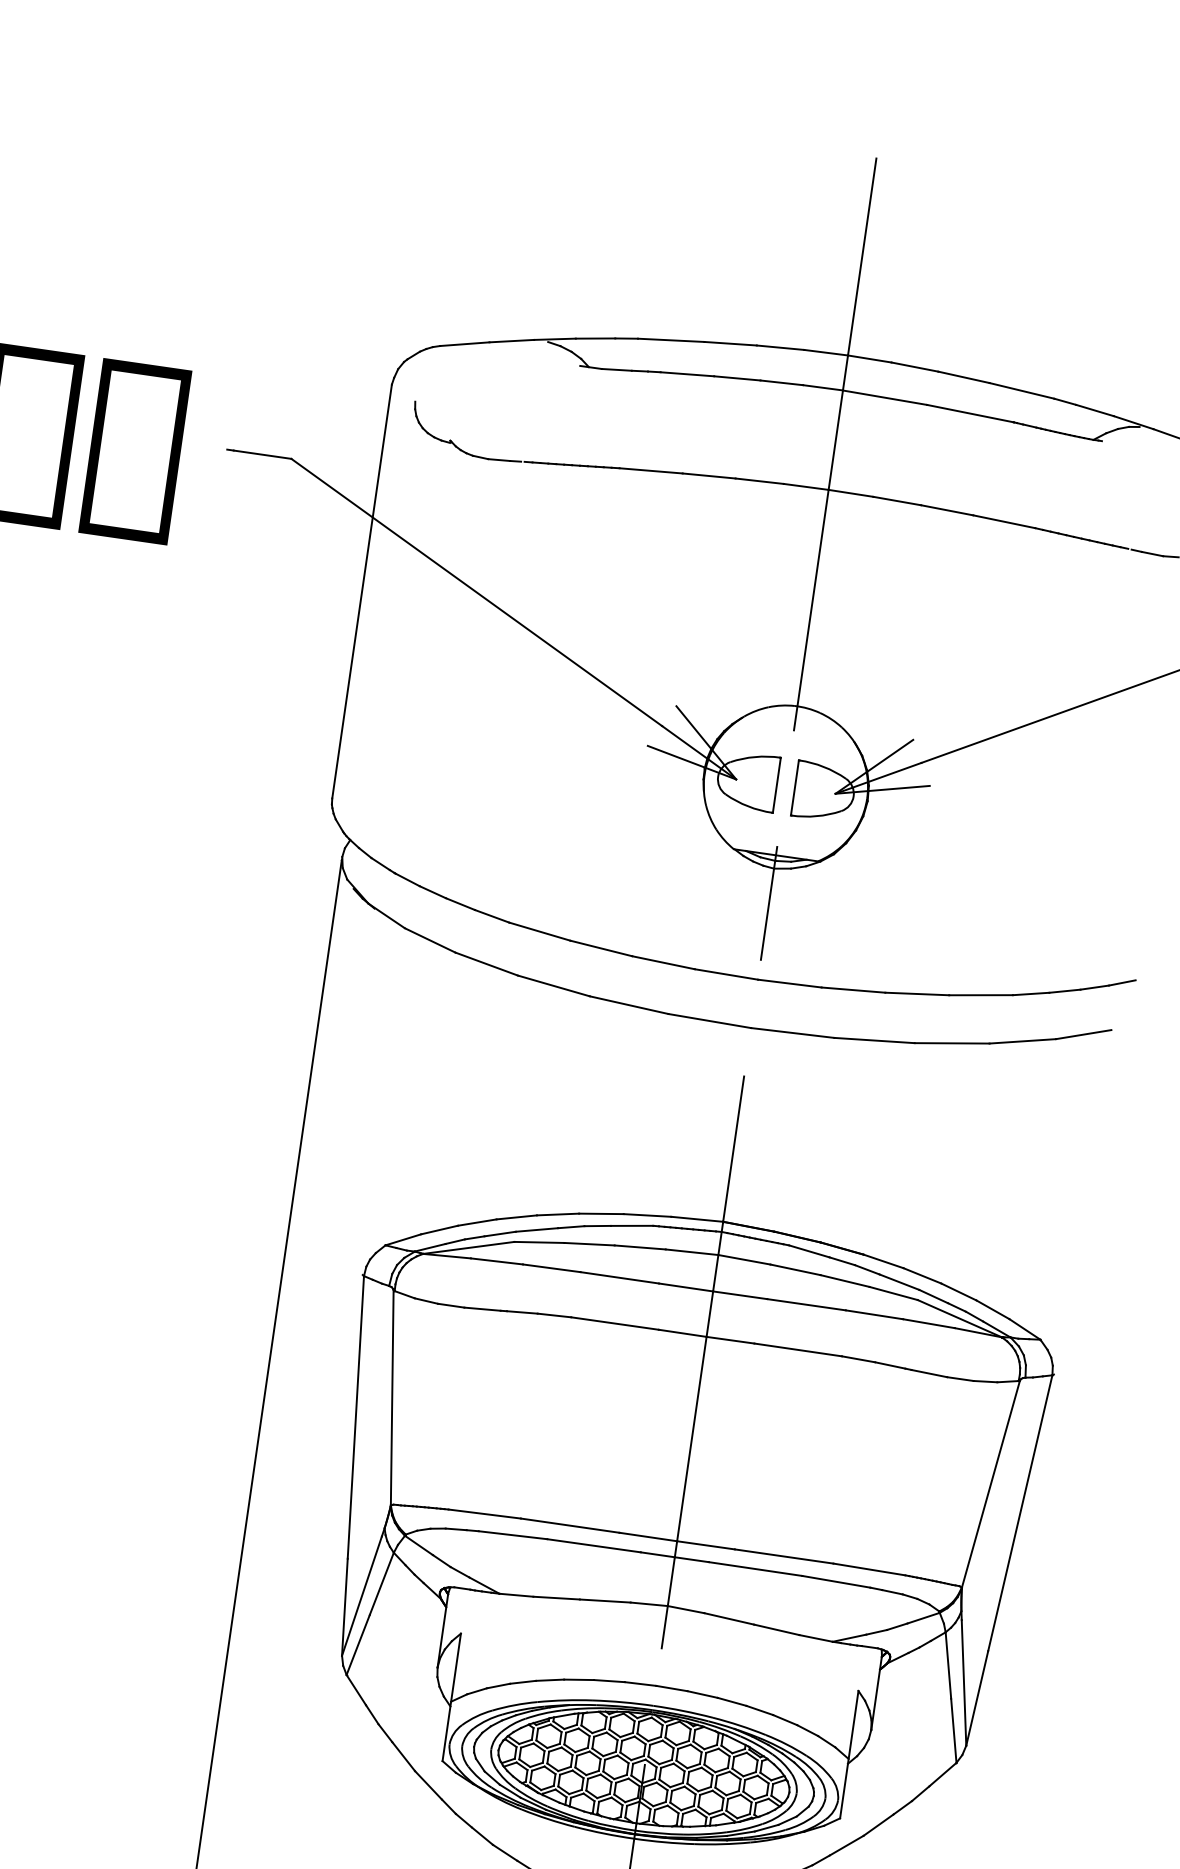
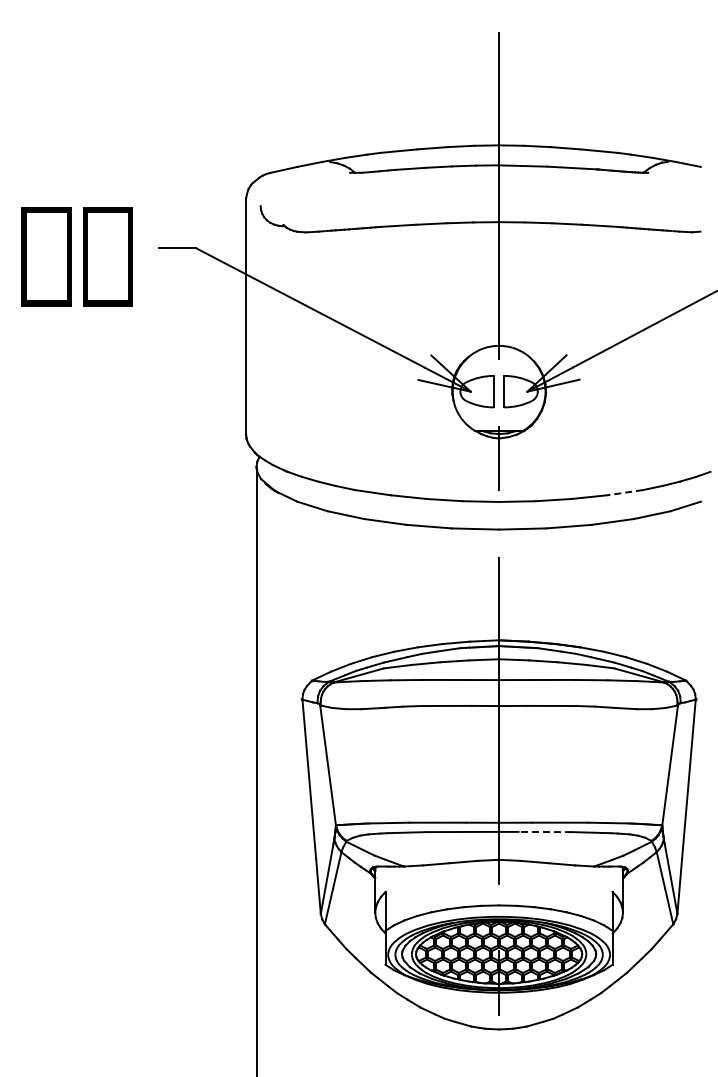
line: (979, 994) -> (624, 492), solid -> dashed
line: (755, 1569) -> (545, 832), solid -> dashed

